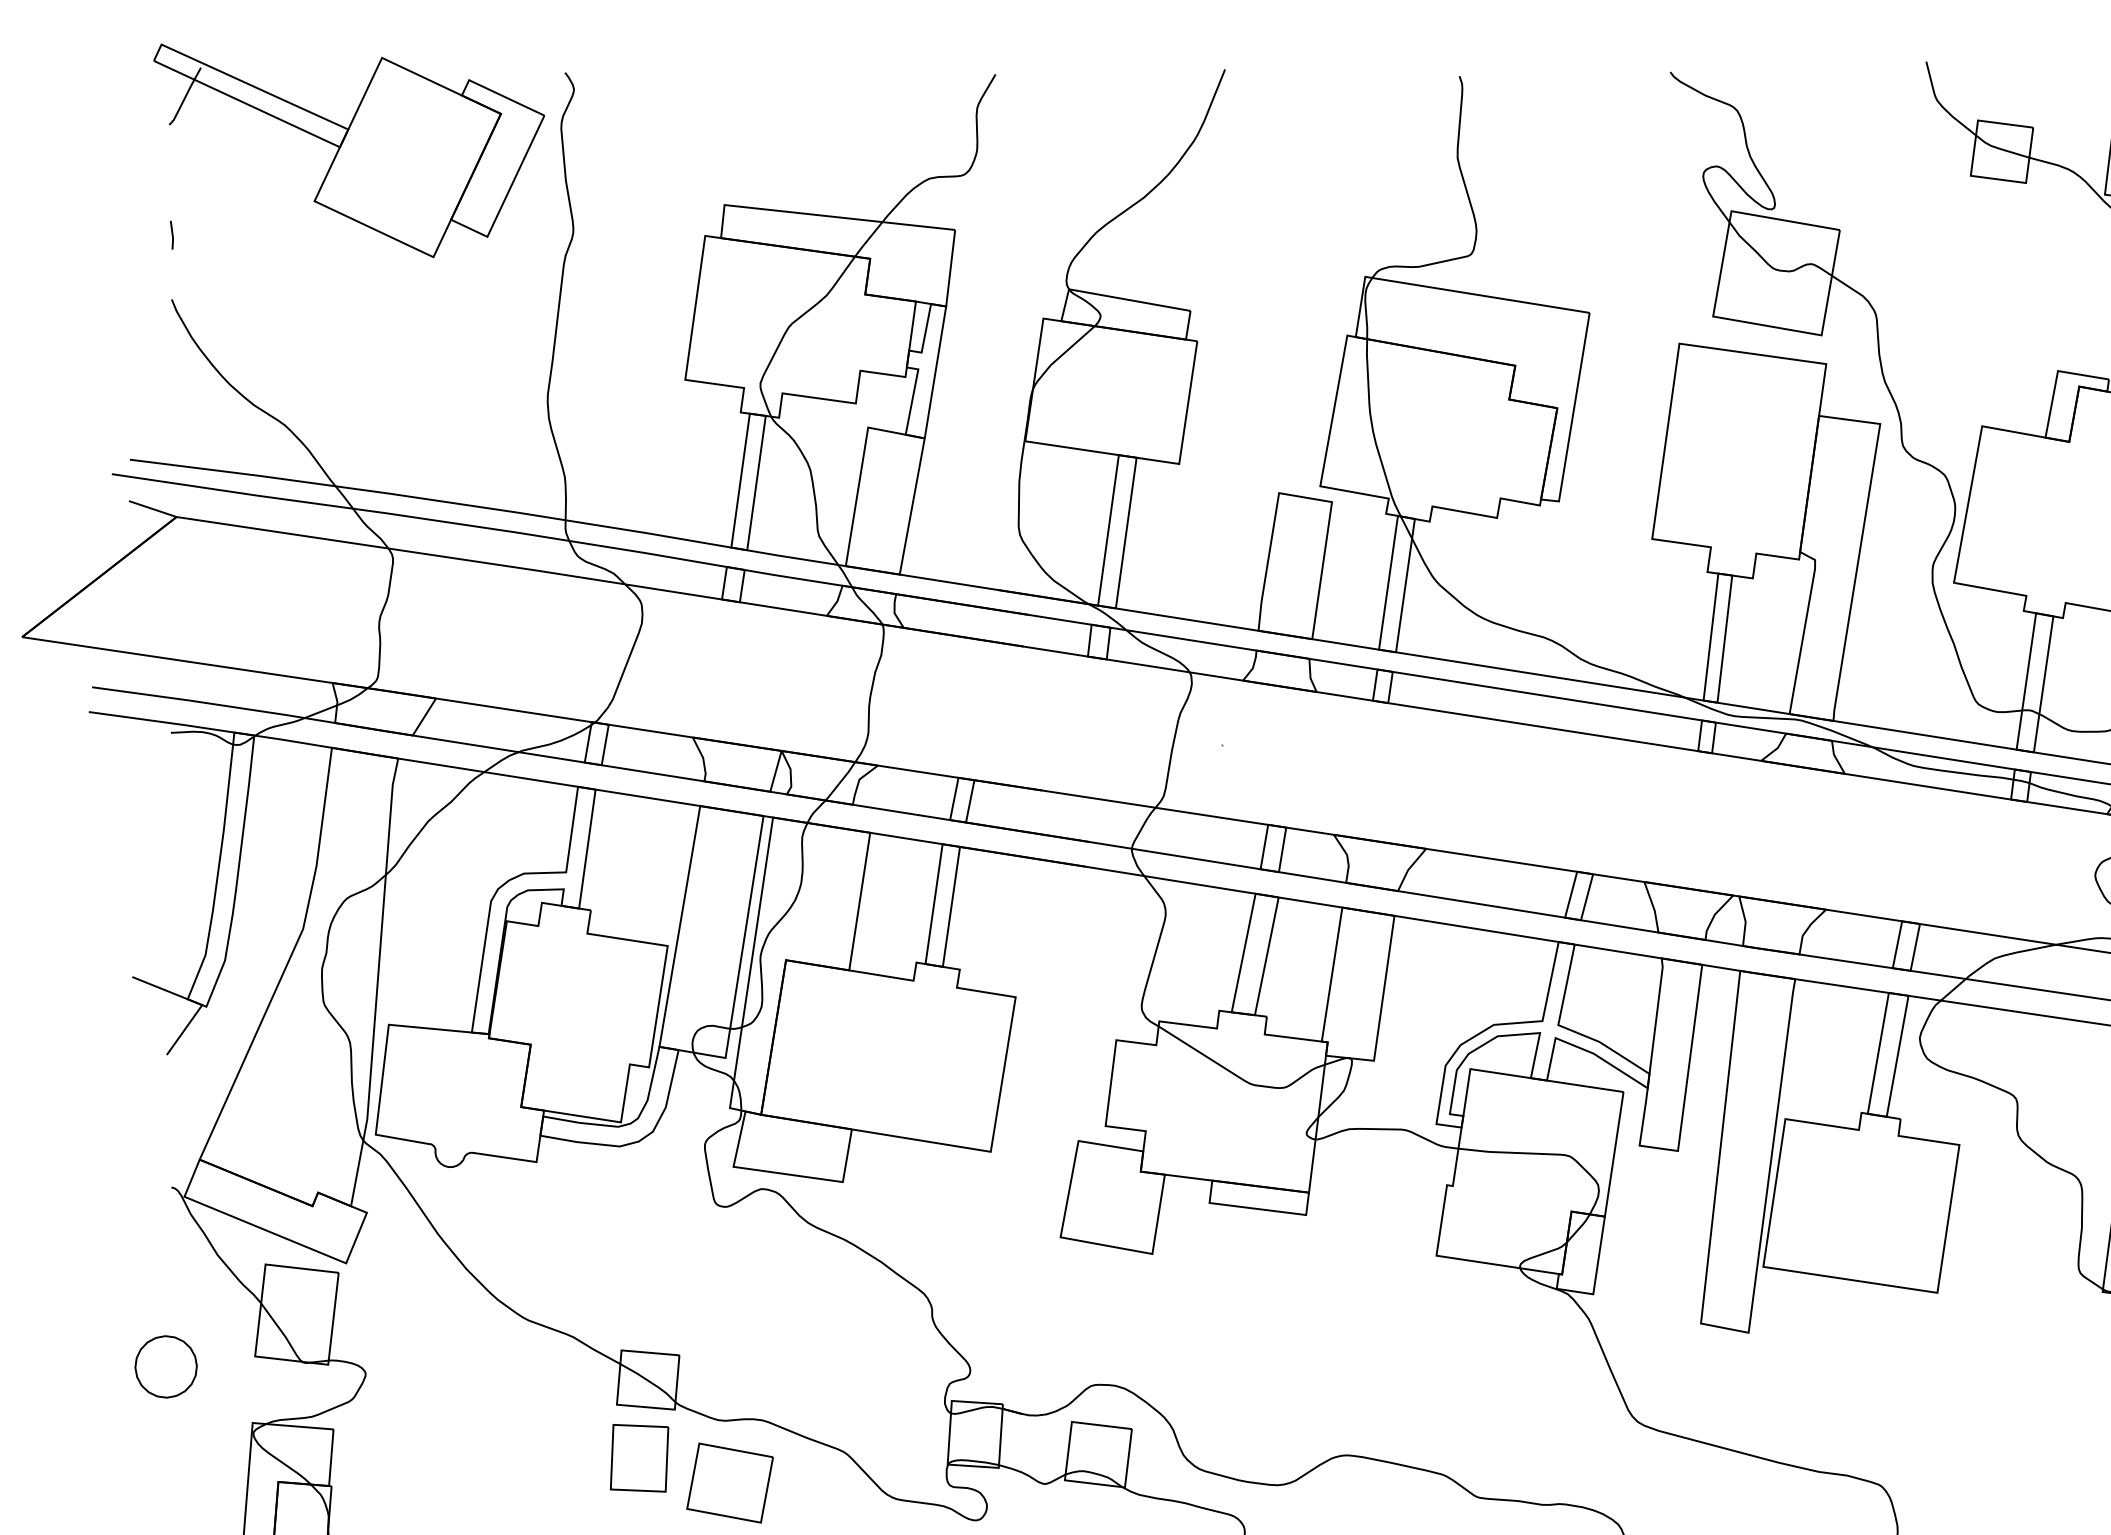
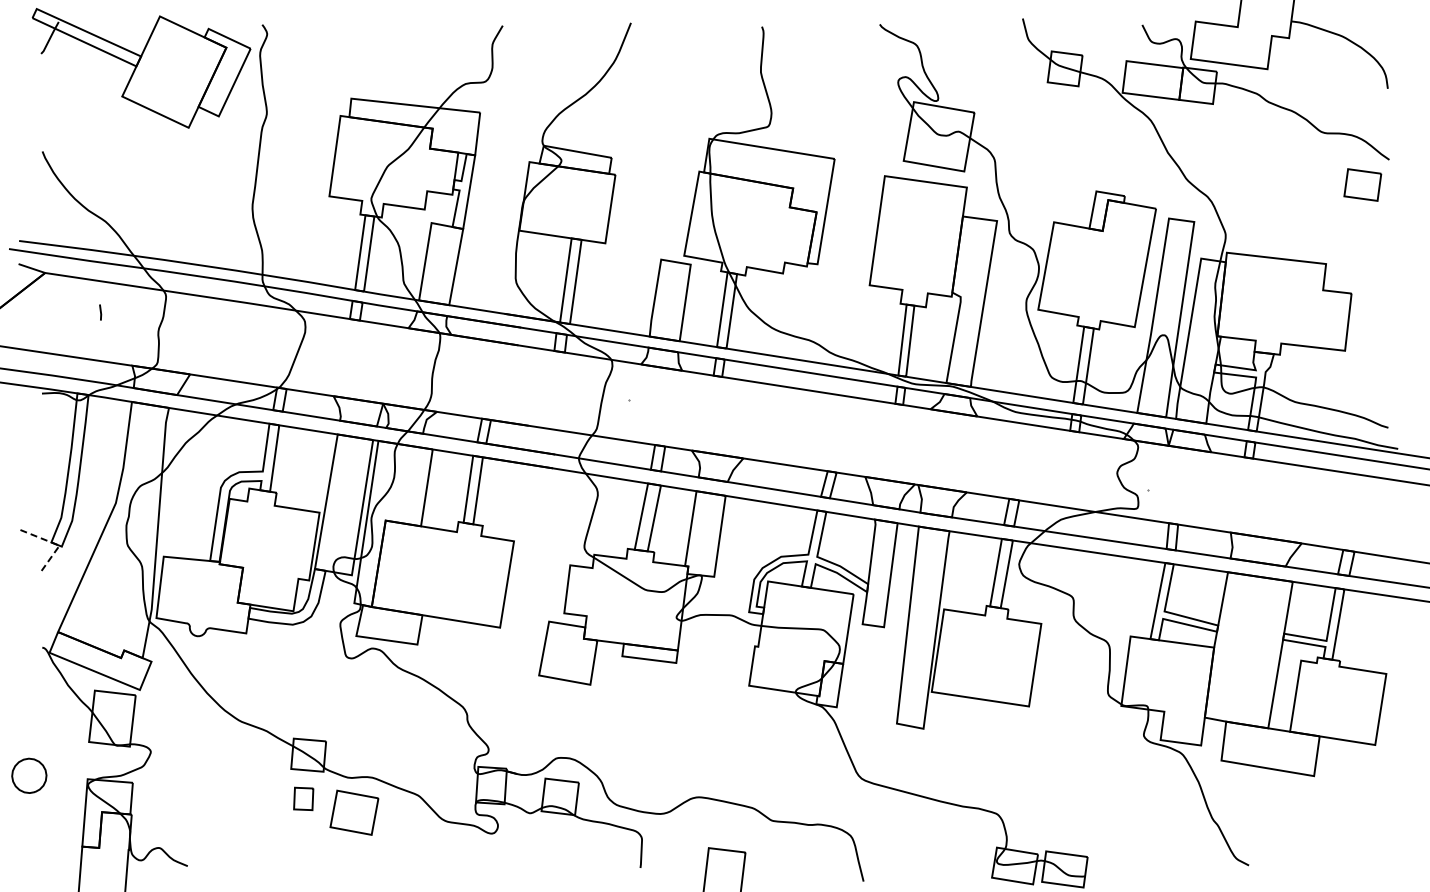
line: (171, 235) -> (100, 312), moved
line: (195, 1002) -> (55, 544), solid -> dashed
part: (166, 1366) -> (29, 775), moved
part: (638, 1457) -> (303, 798), size x0.6

